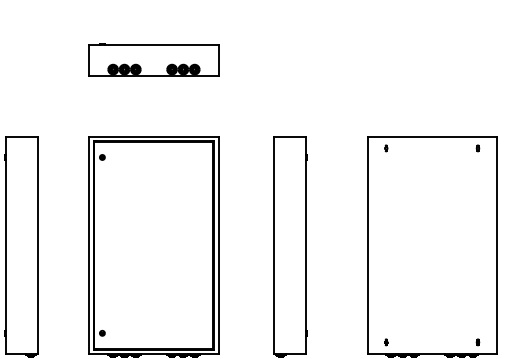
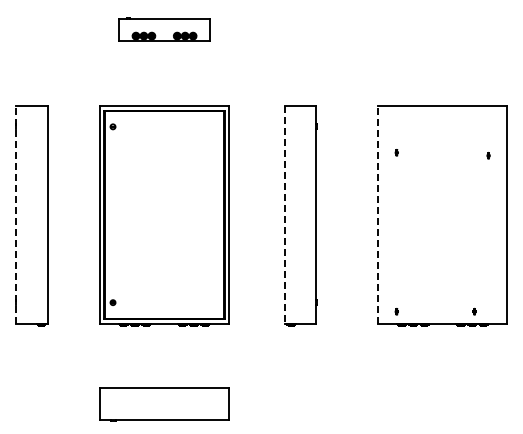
part: (153, 60) -> (164, 29), size x0.7
part: (385, 148) -> (396, 152), moved
part: (477, 148) -> (488, 155), moved
line: (5, 245) -> (16, 214), solid -> dashed
line: (273, 245) -> (284, 214), solid -> dashed
line: (367, 245) -> (378, 214), solid -> dashed
part: (477, 342) -> (474, 311), moved

